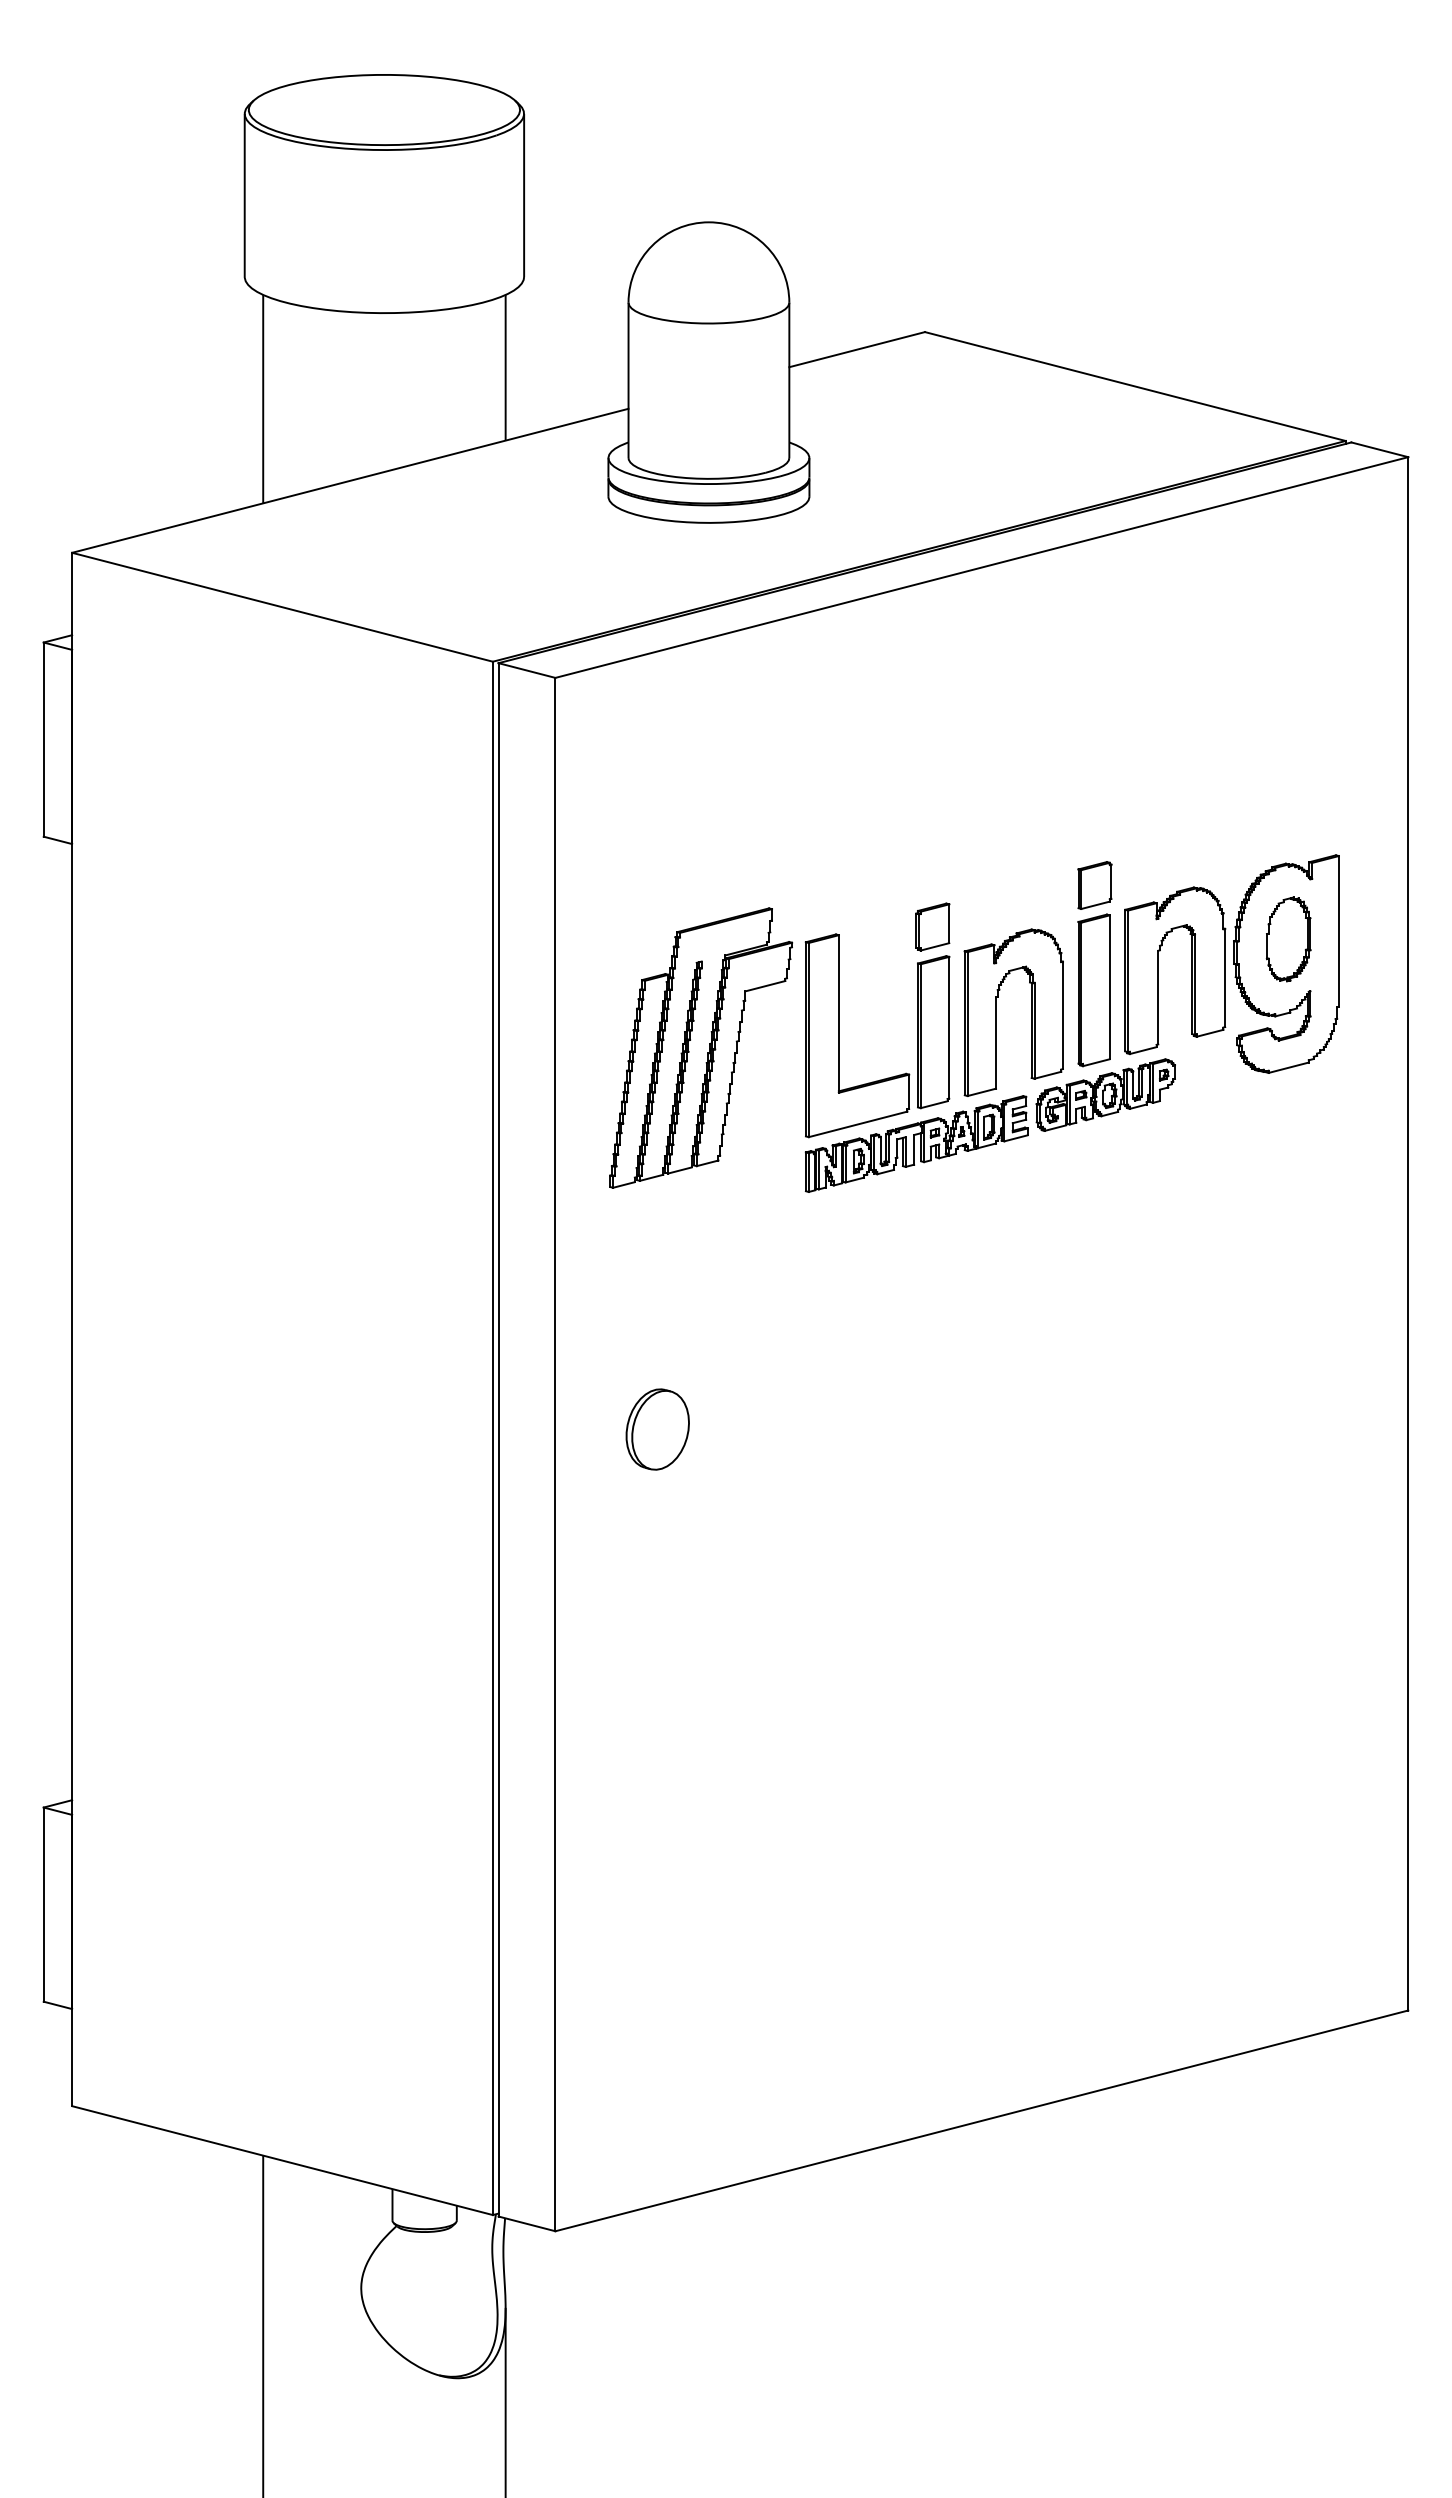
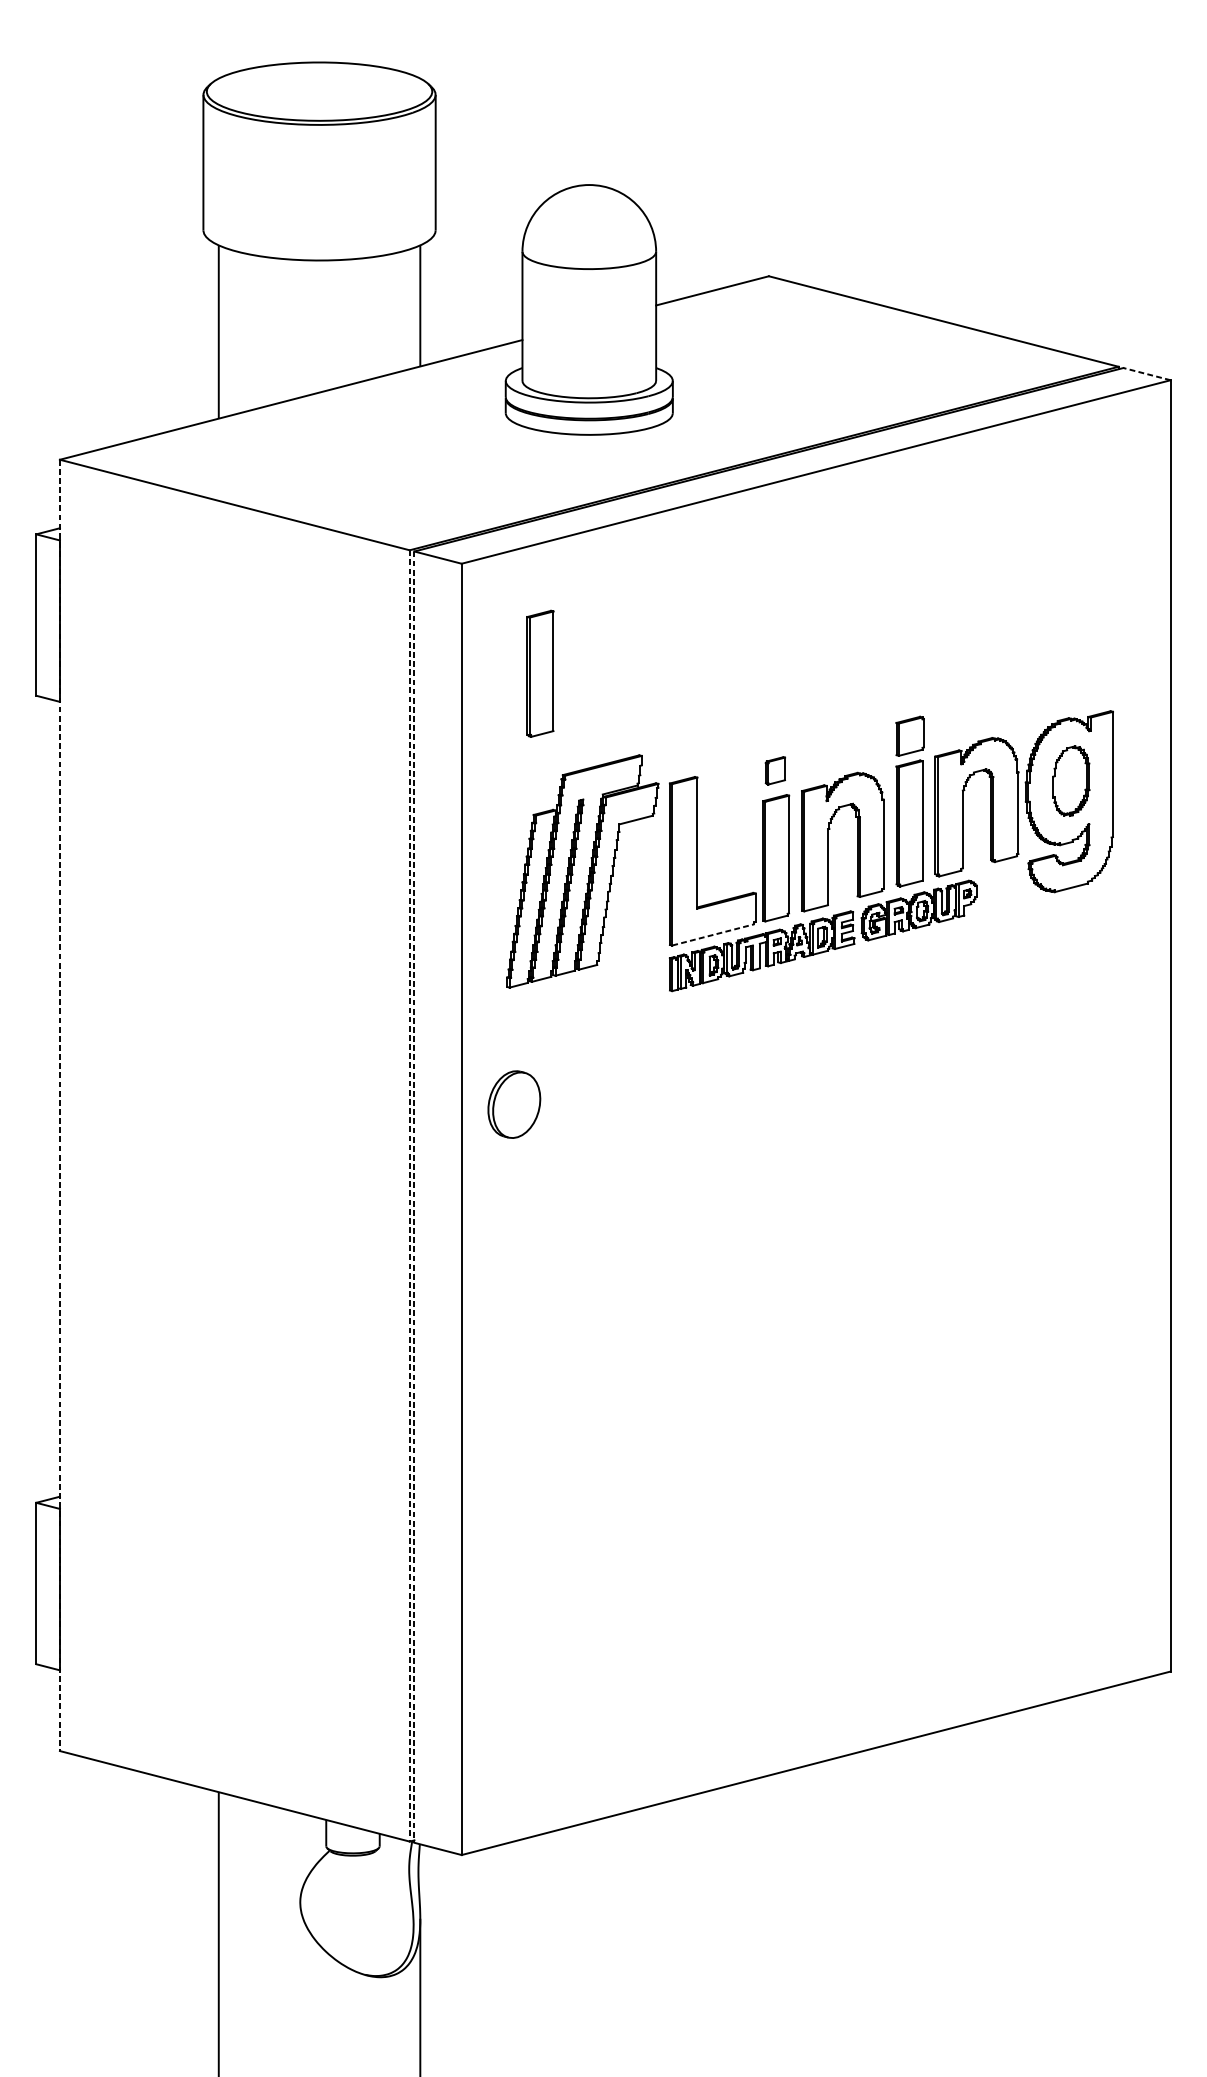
line: (1379, 449) -> (1146, 373), solid -> dashed
part: (649, 810) -> (539, 673), added
part: (932, 926) -> (775, 770), size x0.7
line: (858, 1124) -> (713, 935), solid -> dashed
line: (72, 1329) -> (60, 1105), solid -> dashed
part: (657, 1429) -> (514, 1104), moved
line: (492, 1438) -> (409, 1196), solid -> dashed
line: (498, 1439) -> (414, 1196), solid -> dashed

